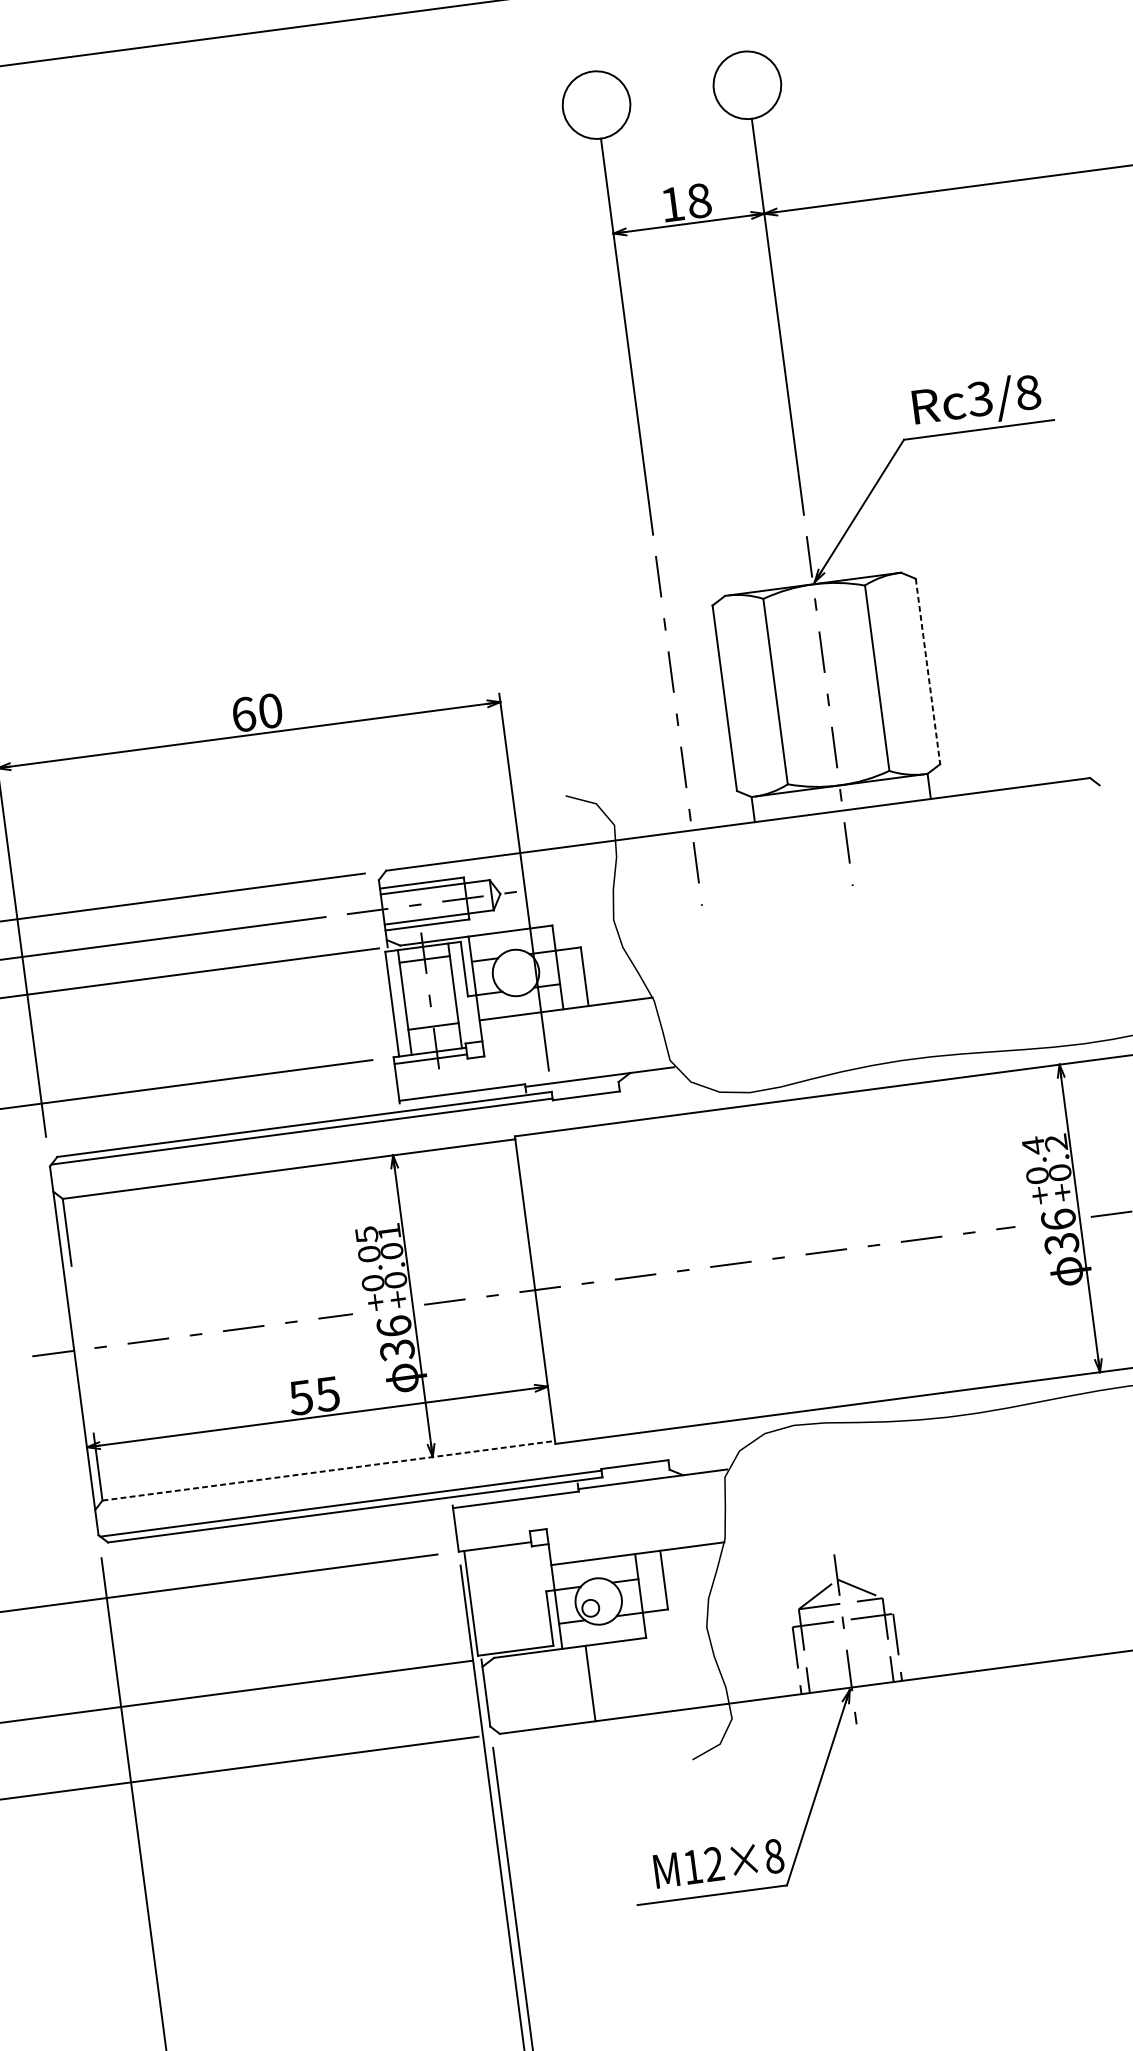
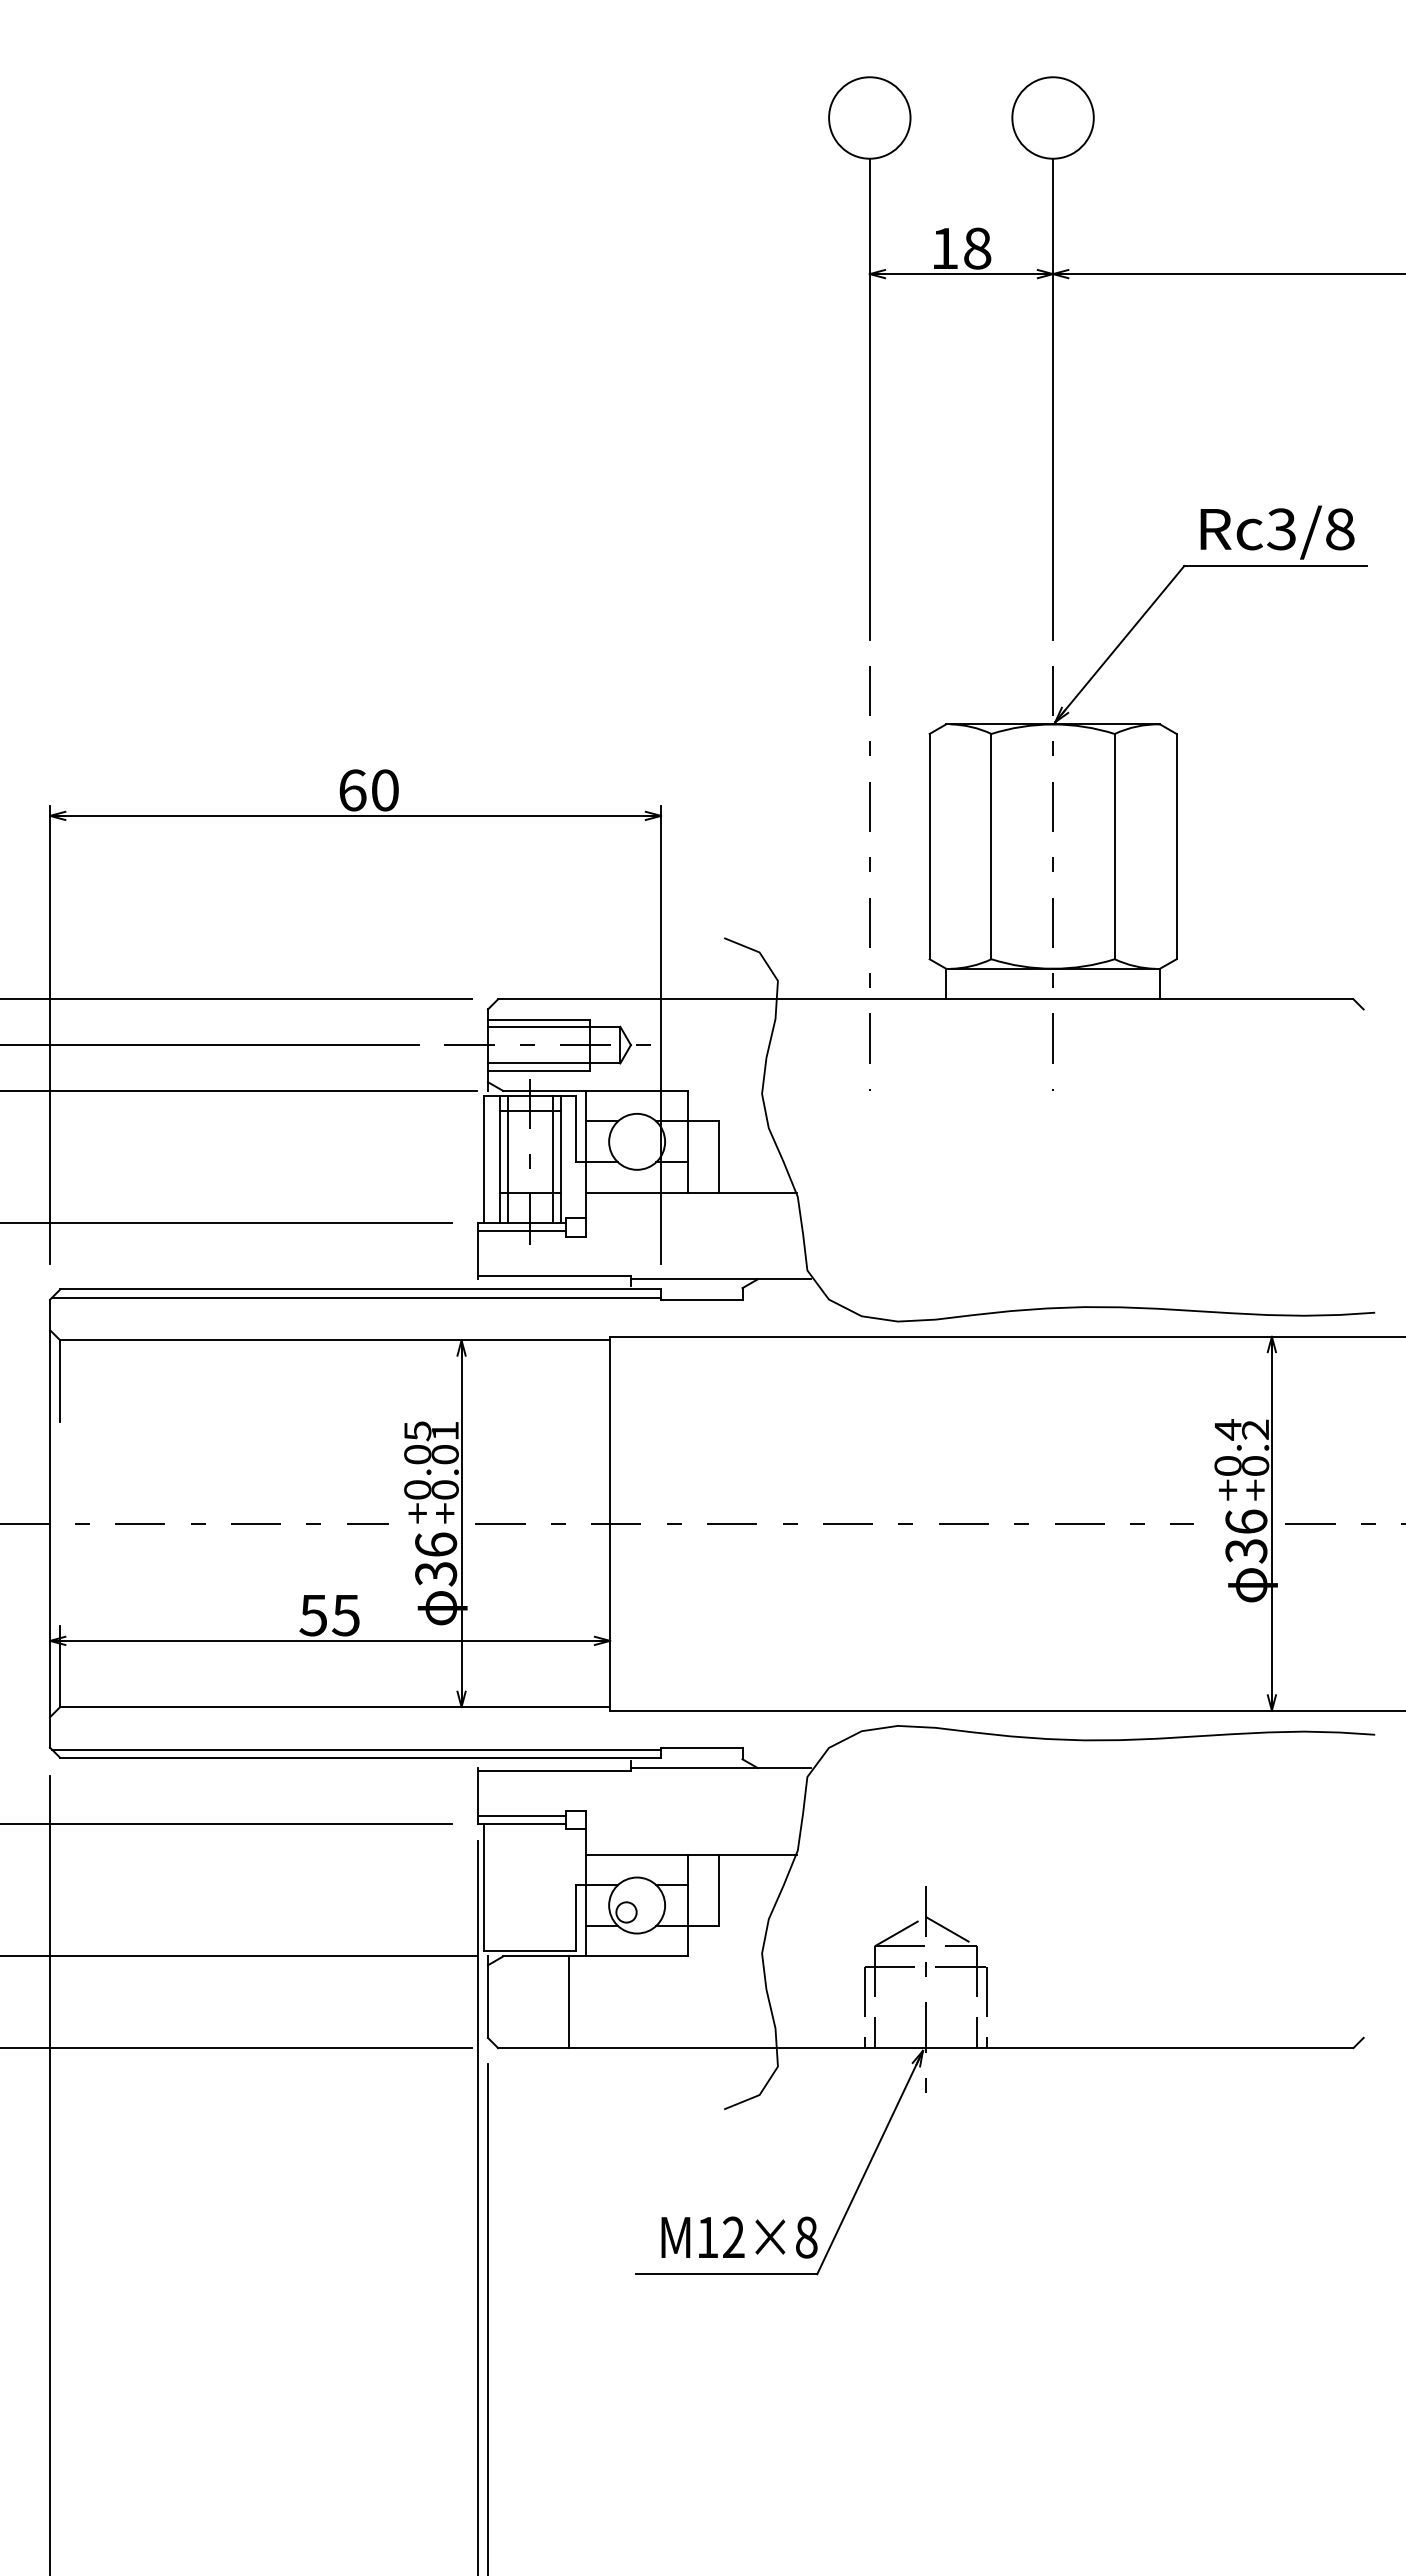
line: (927, 671) -> (1176, 846), dashed -> solid
line: (448, 996) -> (552, 1159), added
line: (411, 1001) -> (507, 1159), added
line: (328, 1470) -> (335, 1706), dashed -> solid
line: (493, 1539) -> (521, 1815), added
line: (590, 1683) -> (569, 2002), moved

